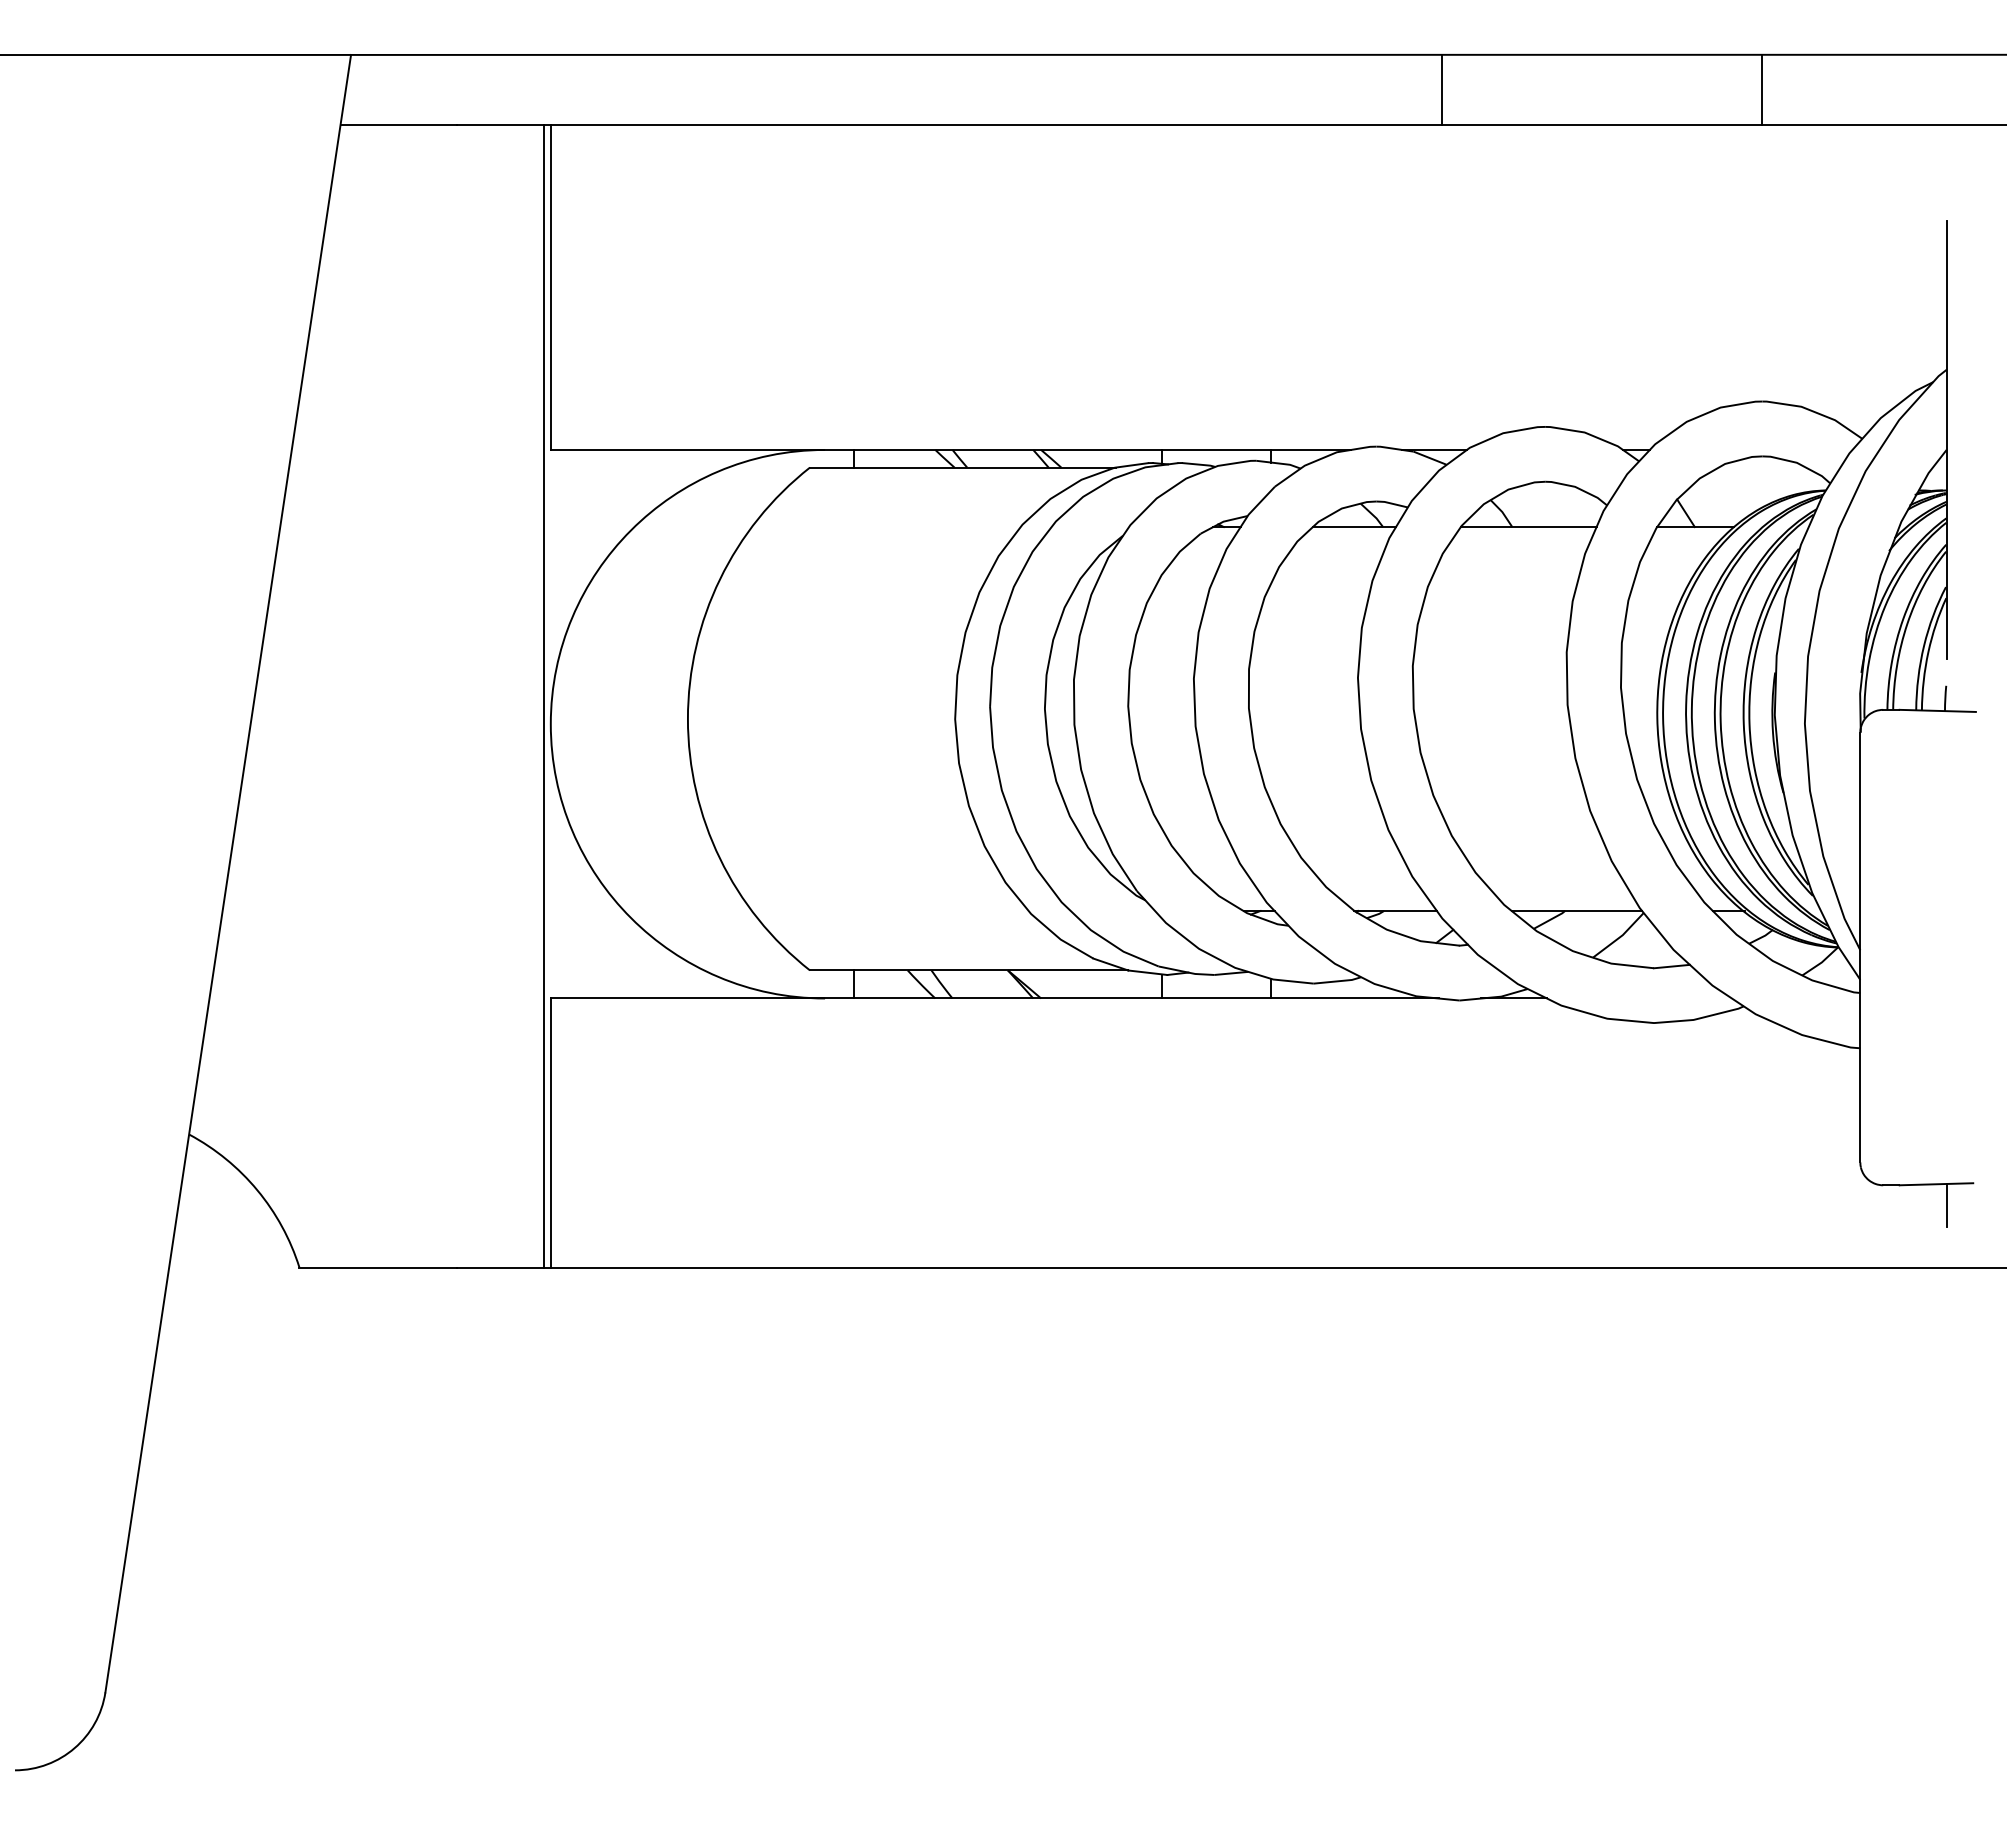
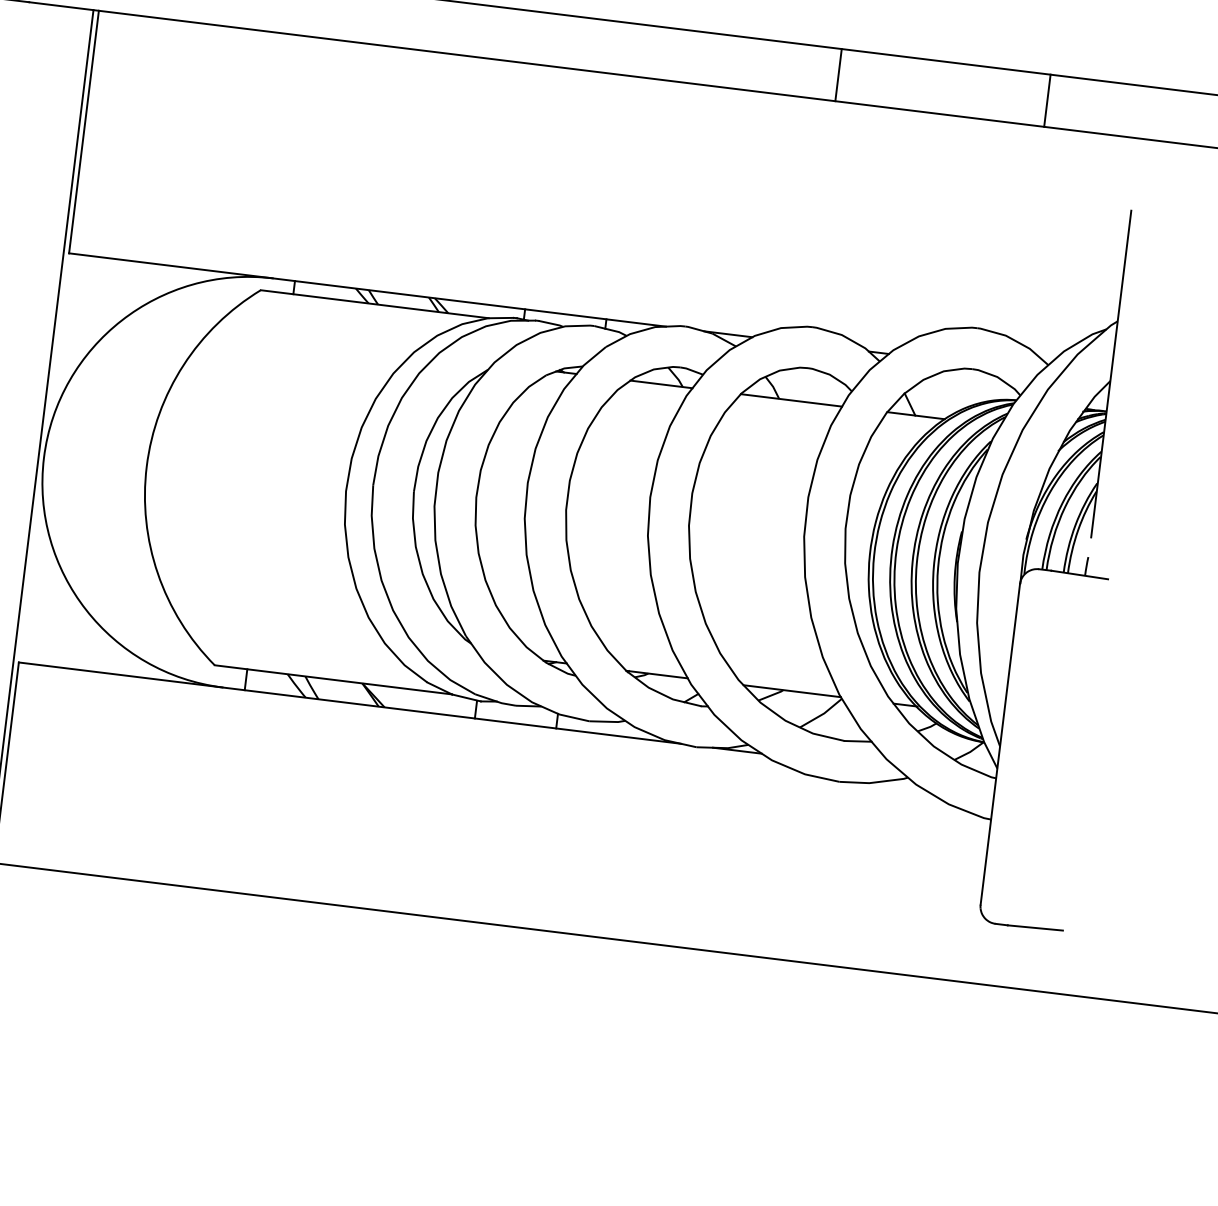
line: (1442, 89) -> (838, 74), moved
line: (1762, 89) -> (1047, 100), moved
line: (1946, 1205) -> (1040, 944), removed

